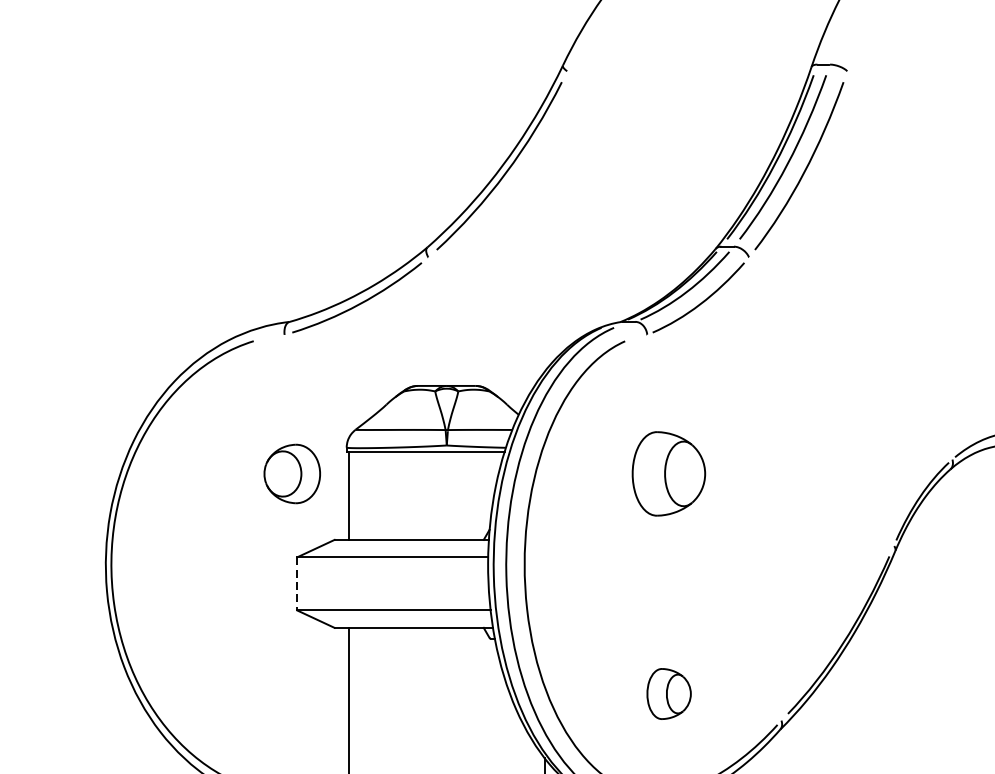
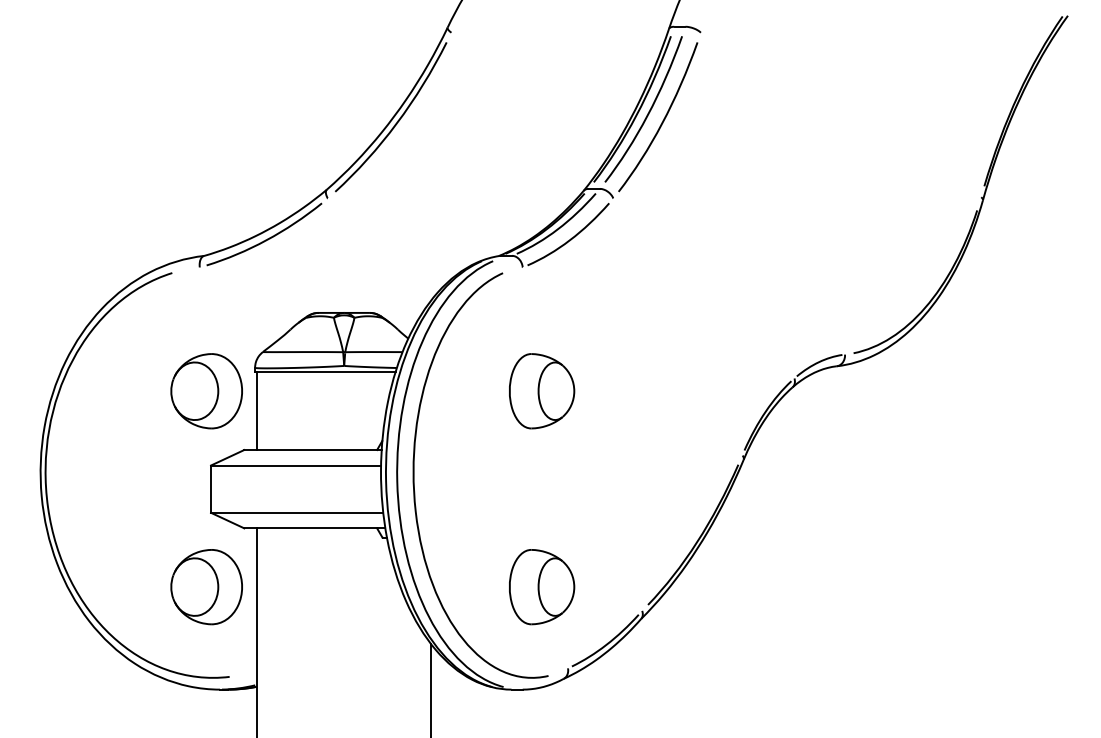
part: (292, 474) -> (206, 391), size x1.43
line: (297, 584) -> (211, 489), dashed -> solid
part: (292, 694) -> (206, 587), added
part: (669, 694) -> (542, 587), size x1.67

